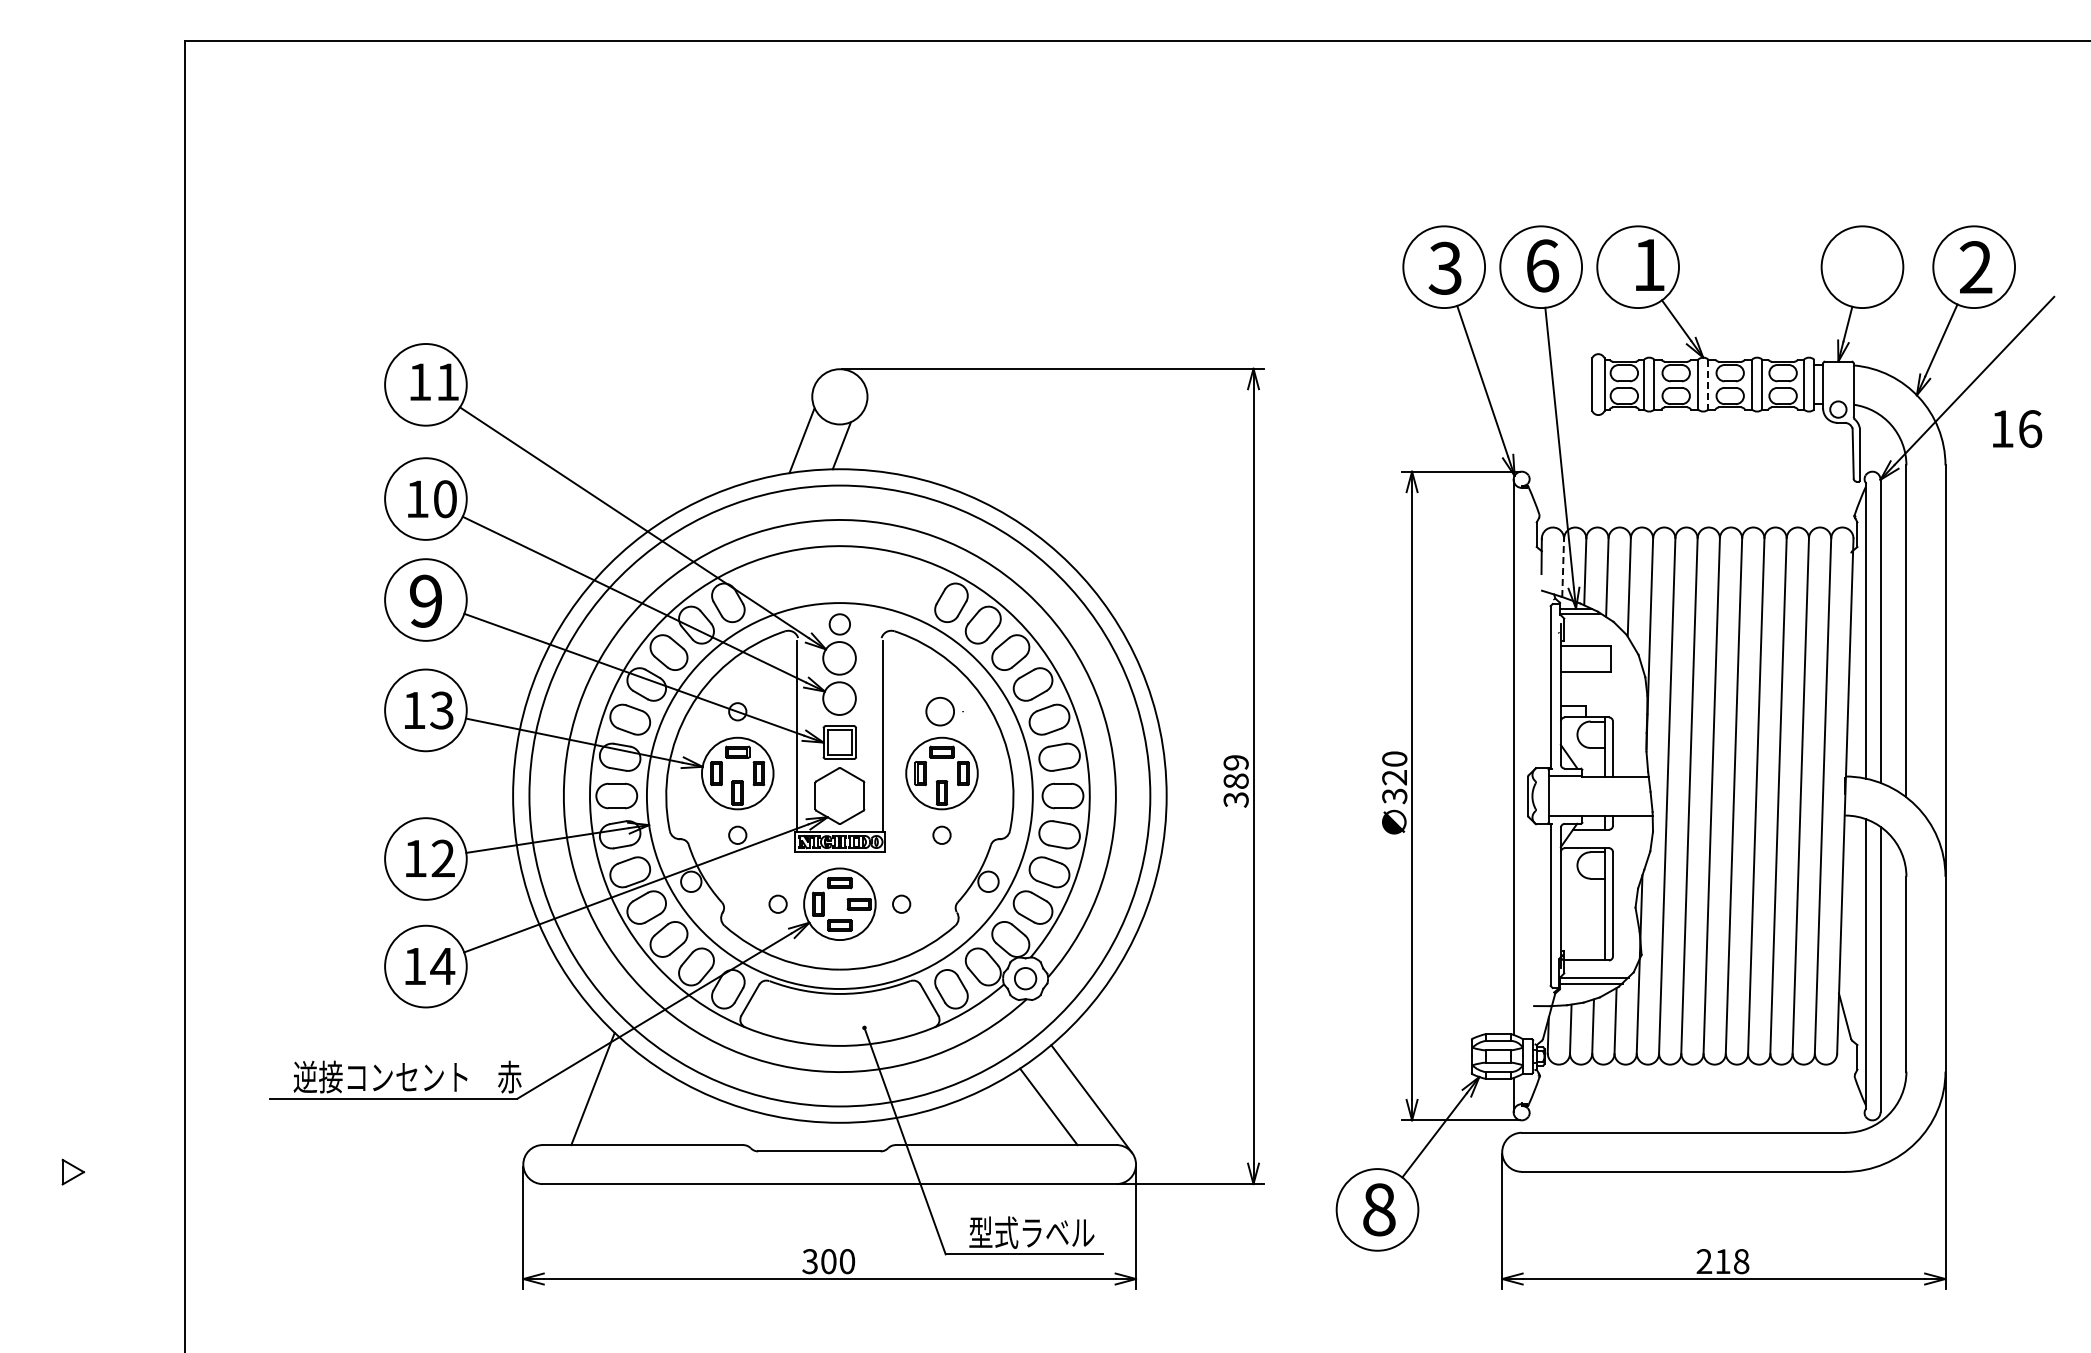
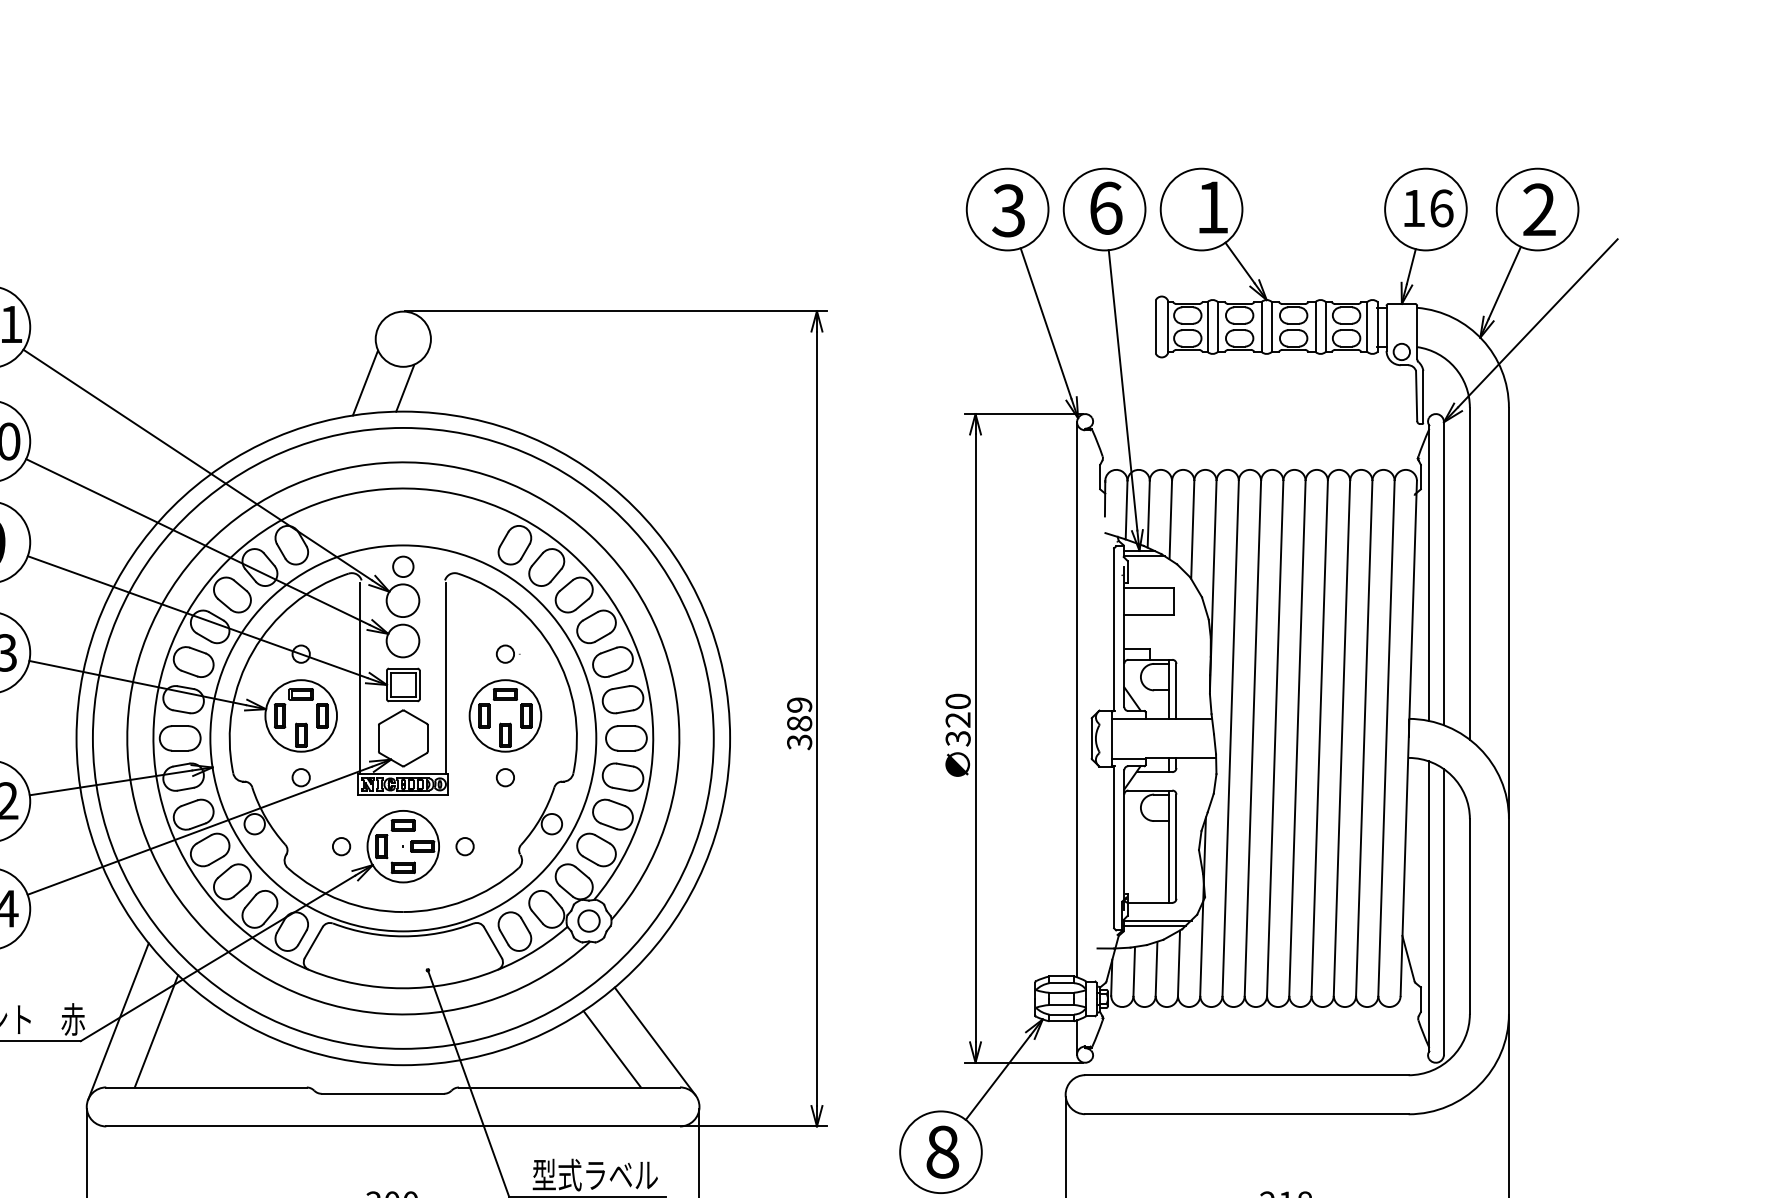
line: (1708, 384) -> (1271, 326), dashed -> solid
text: (2017, 428) -> (1428, 207), moved
line: (1563, 567) -> (1126, 509), dashed -> solid
part: (944, 711) -> (507, 653), size x0.62
line: (554, 1078) -> (117, 1020), added

